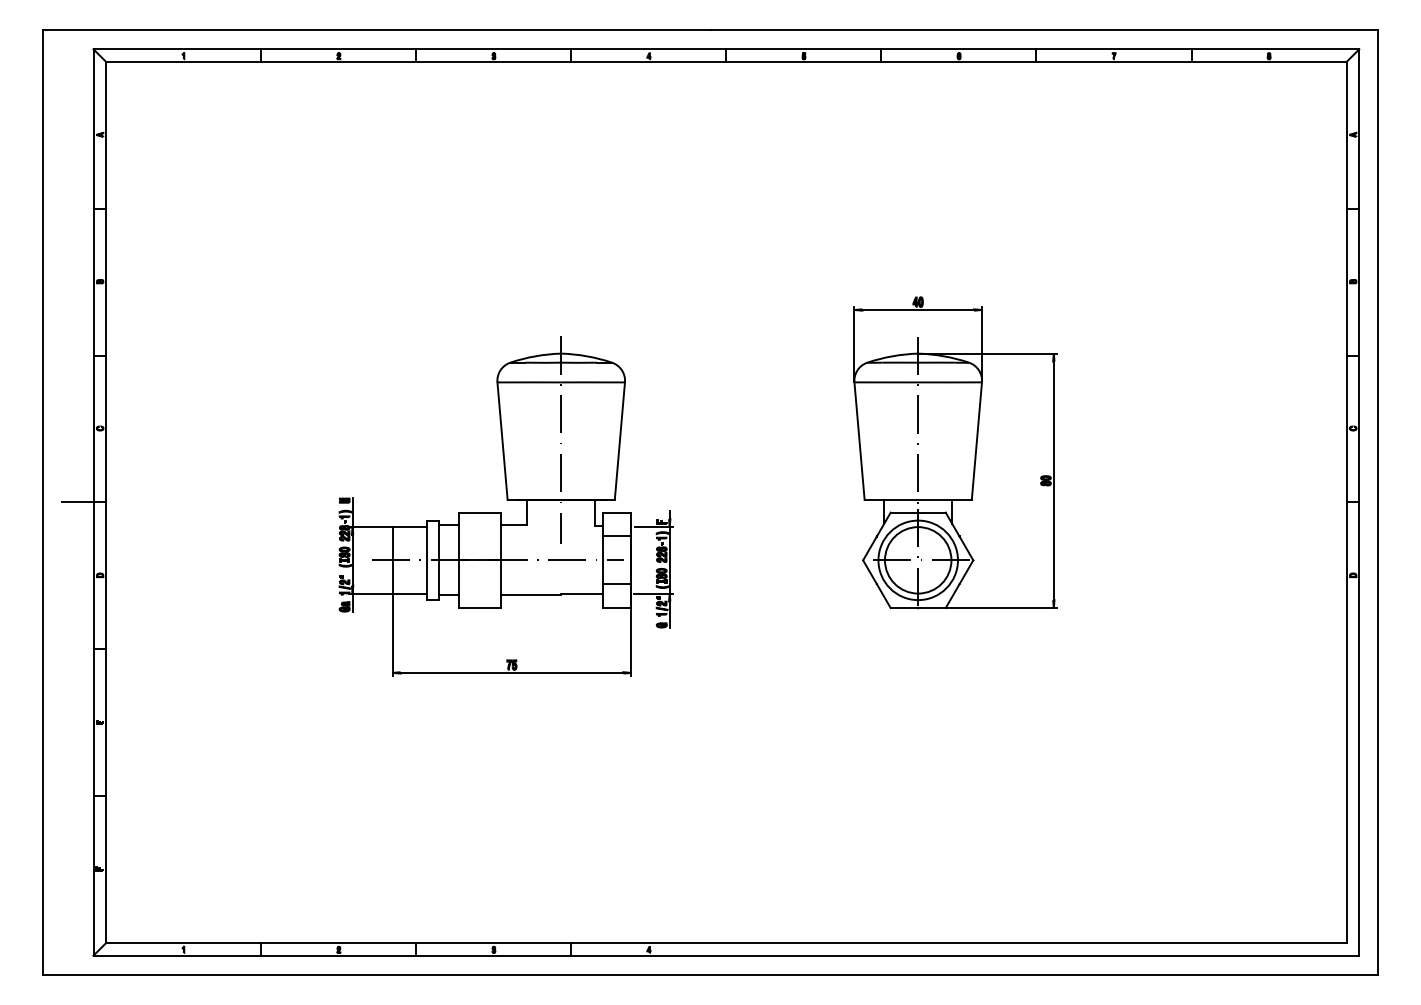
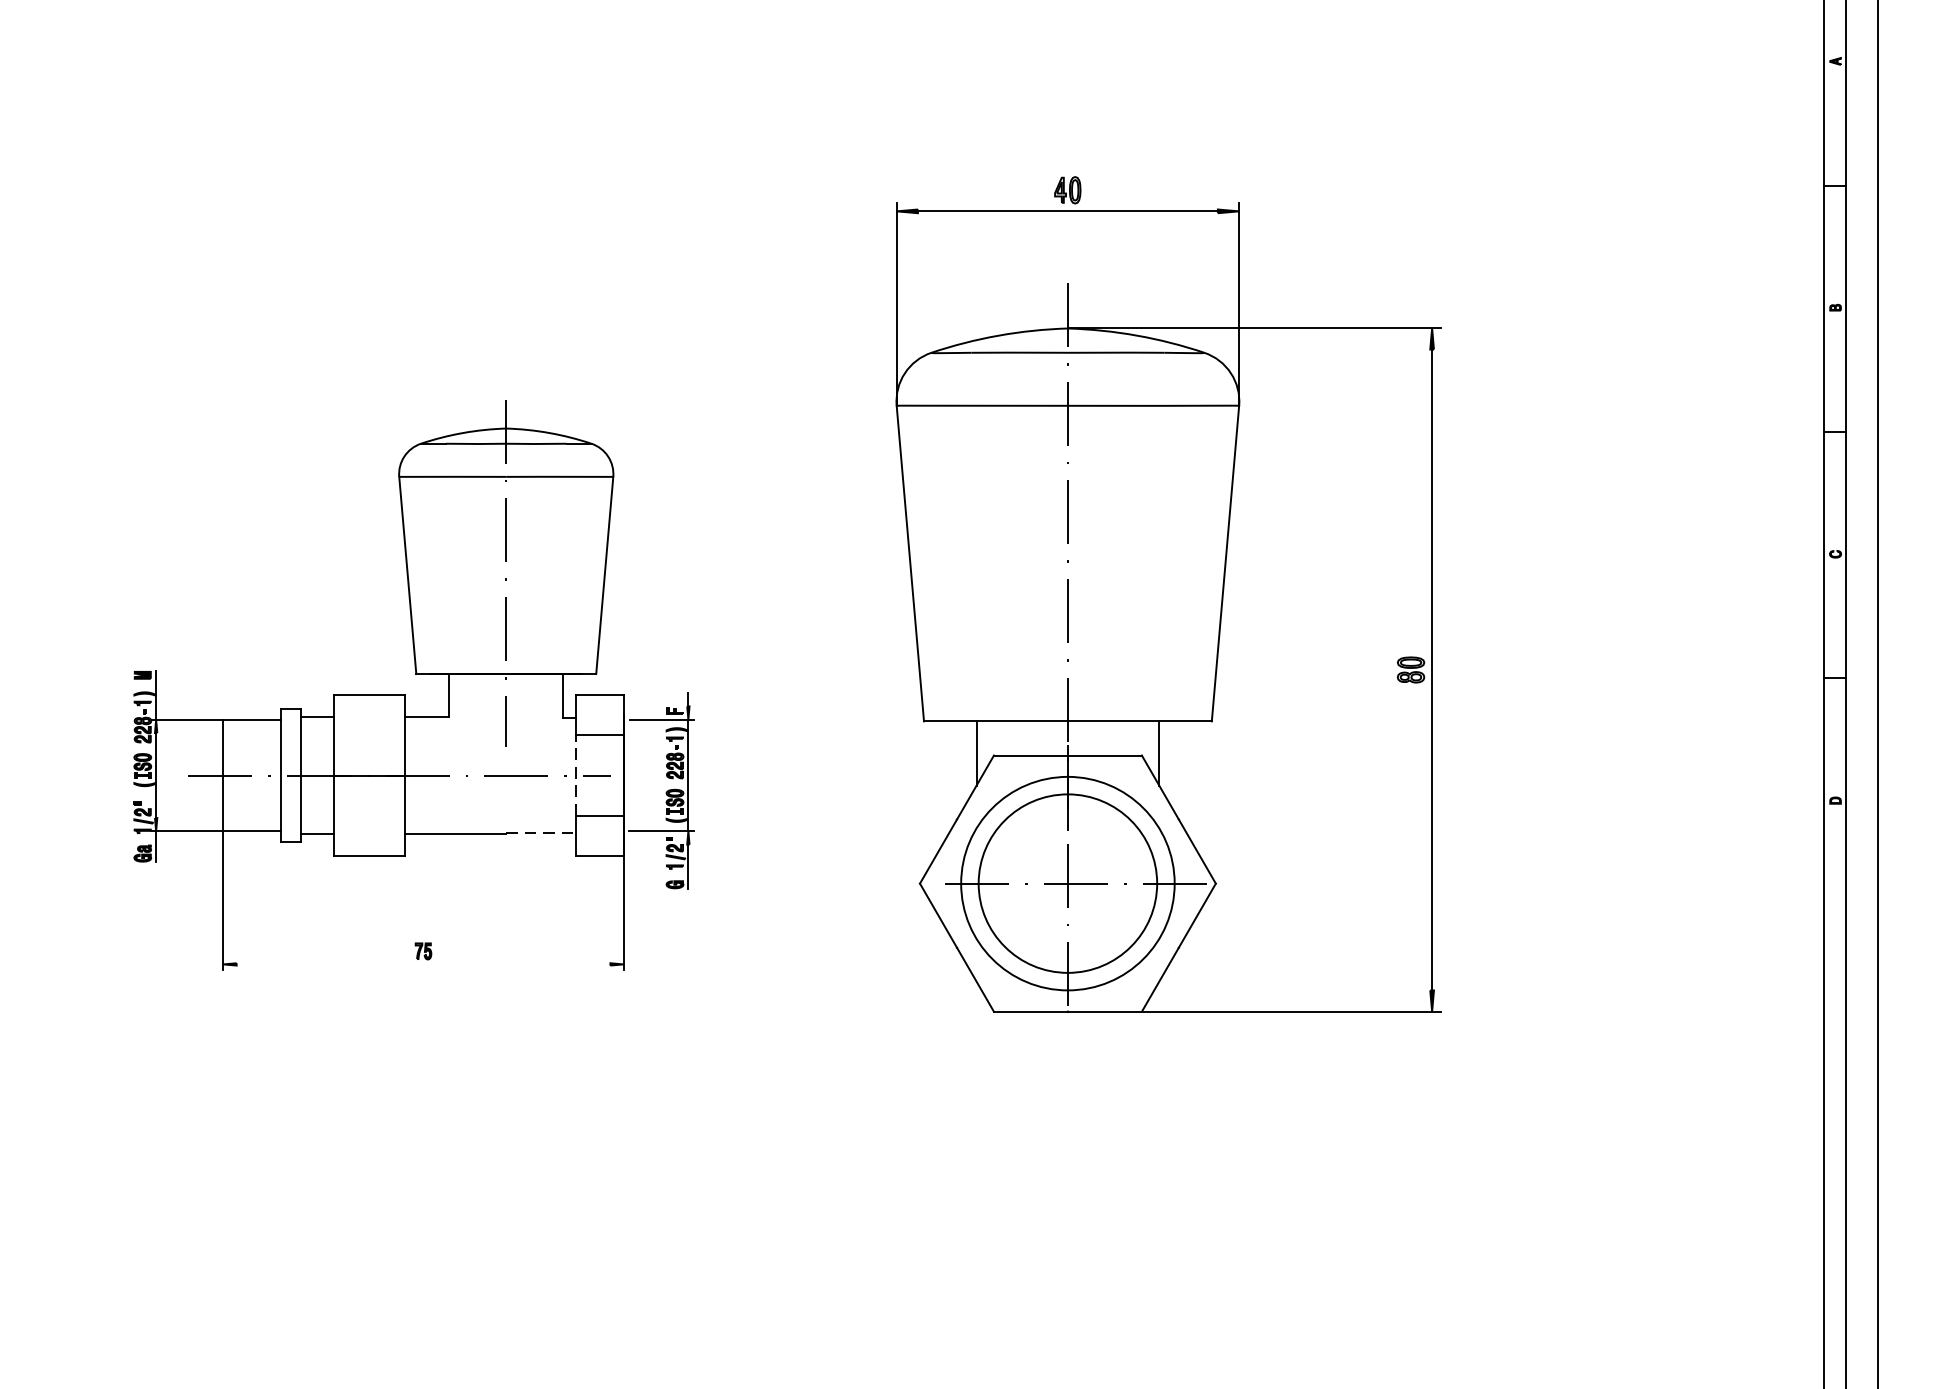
part: (955, 452) -> (1168, 594), size x1.6
line: (602, 560) -> (575, 775), solid -> dashed
line: (581, 594) -> (540, 832), solid -> dashed
line: (511, 672) -> (422, 963), removed

